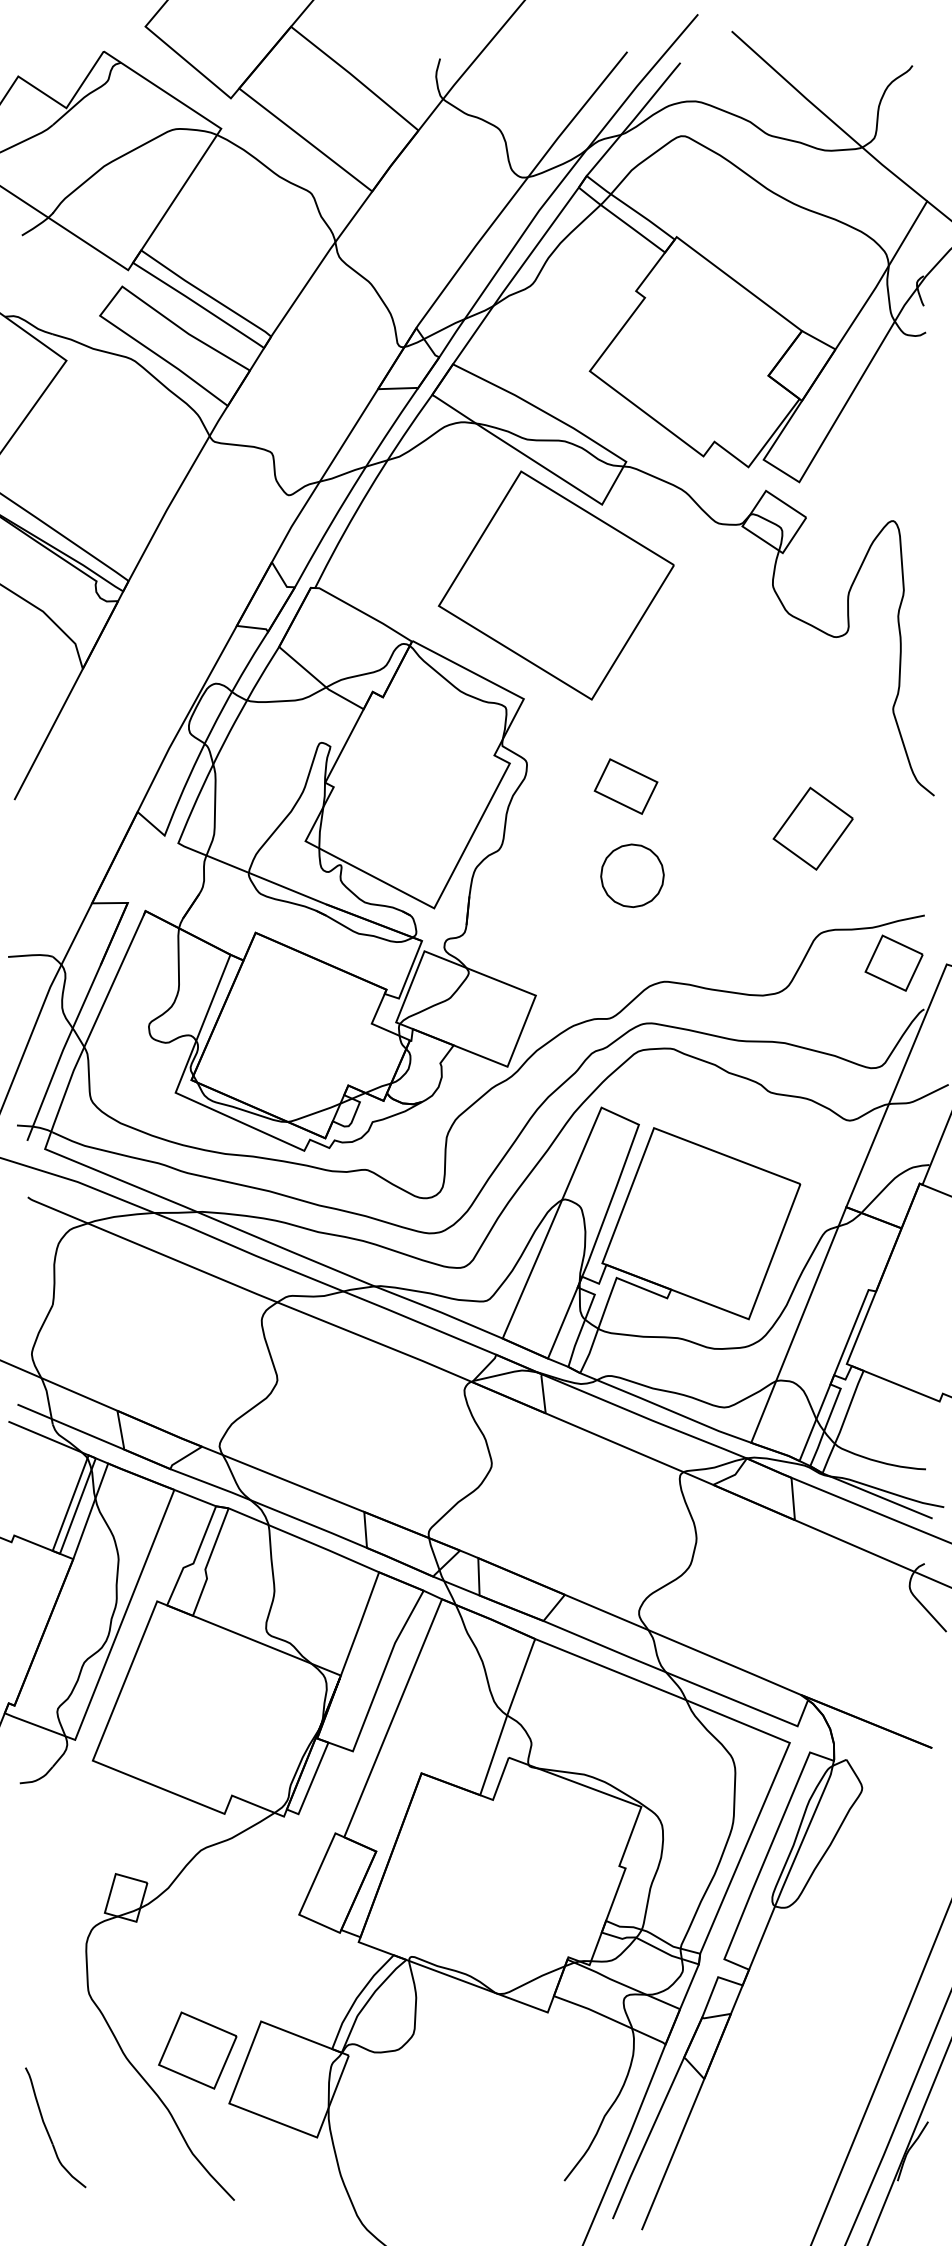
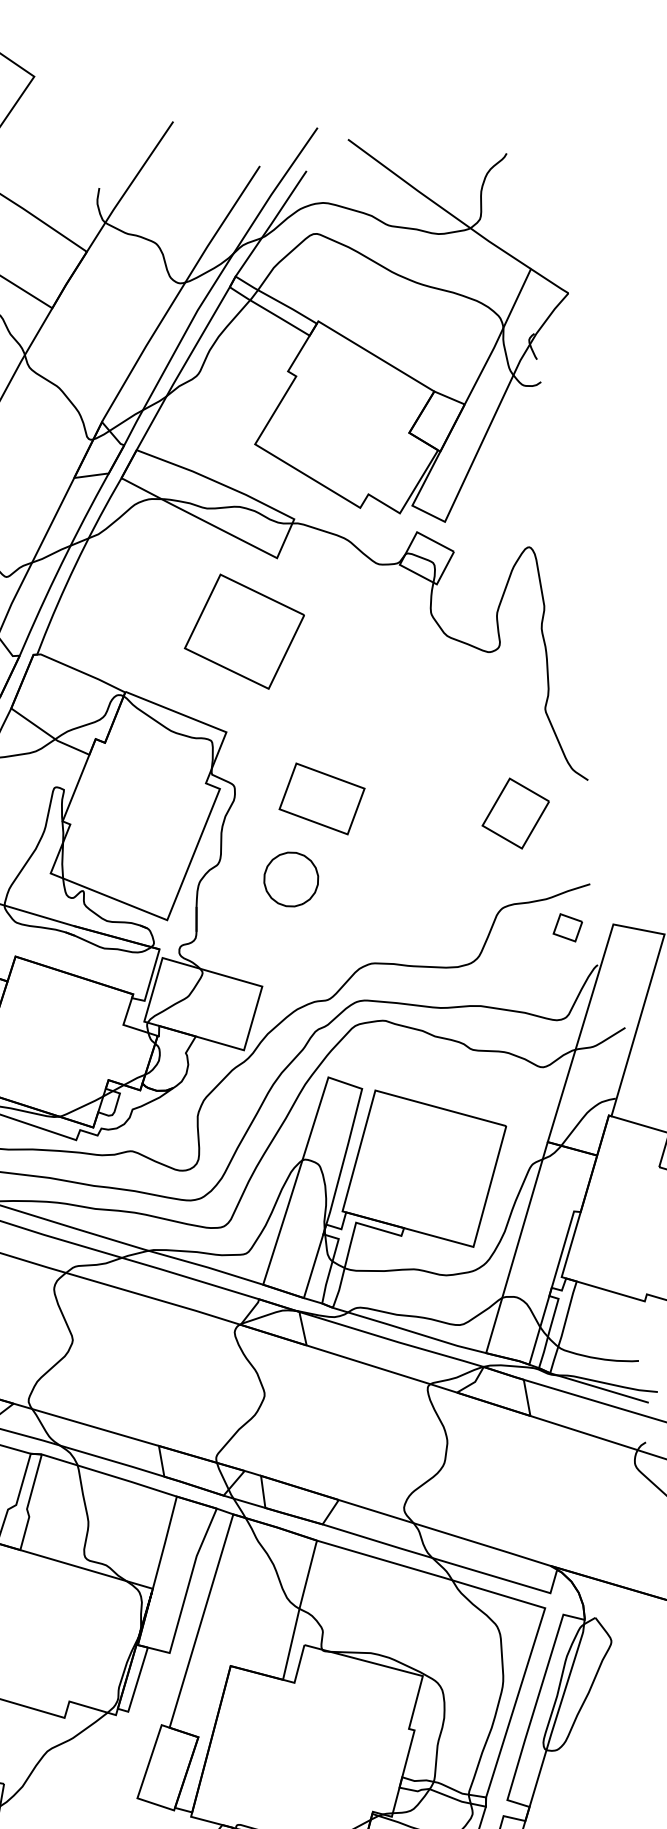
part: (555, 585) -> (243, 631), size x0.6
part: (625, 786) -> (321, 798), size x1.6
part: (812, 828) -> (515, 813), moved
part: (632, 875) -> (291, 879), moved
part: (893, 962) -> (567, 927), size x0.6

